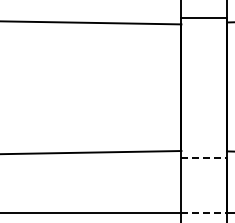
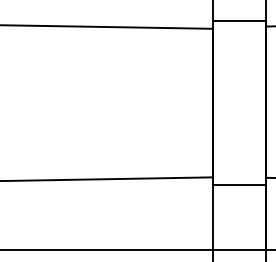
line: (204, 157) -> (240, 184), dashed -> solid
line: (204, 213) -> (240, 250), dashed -> solid

